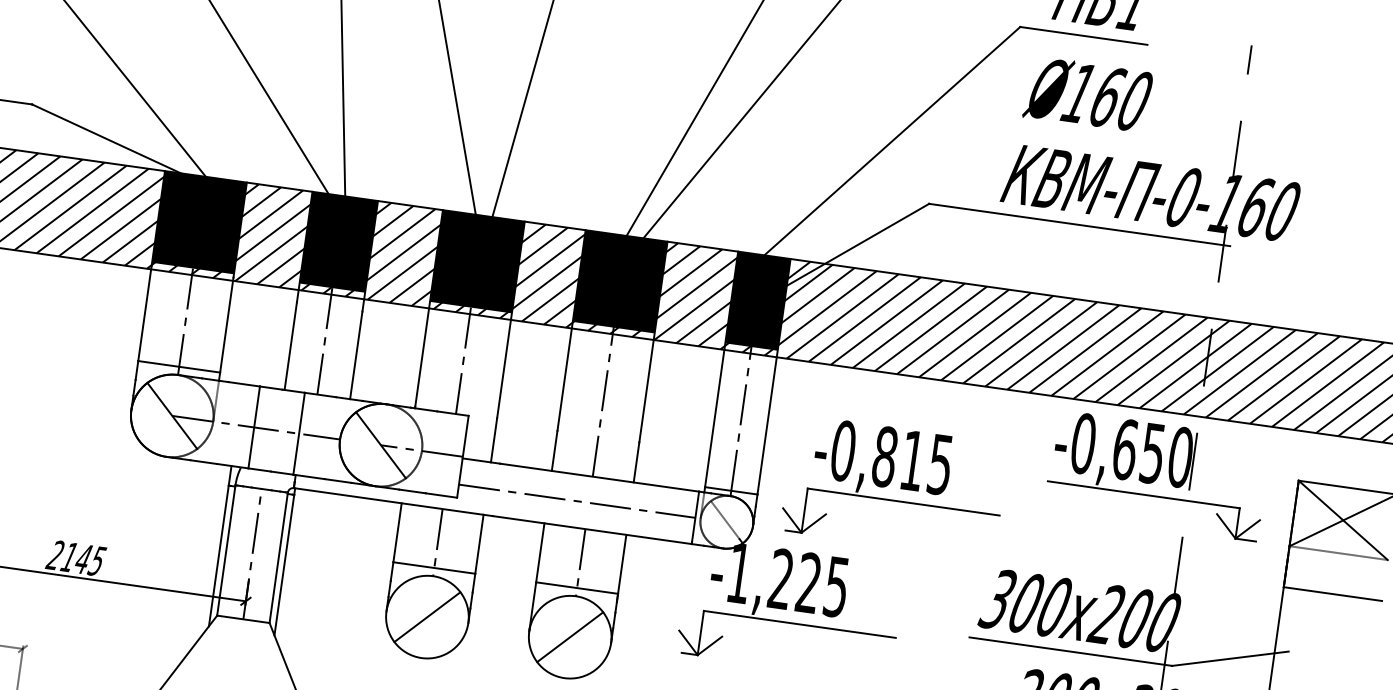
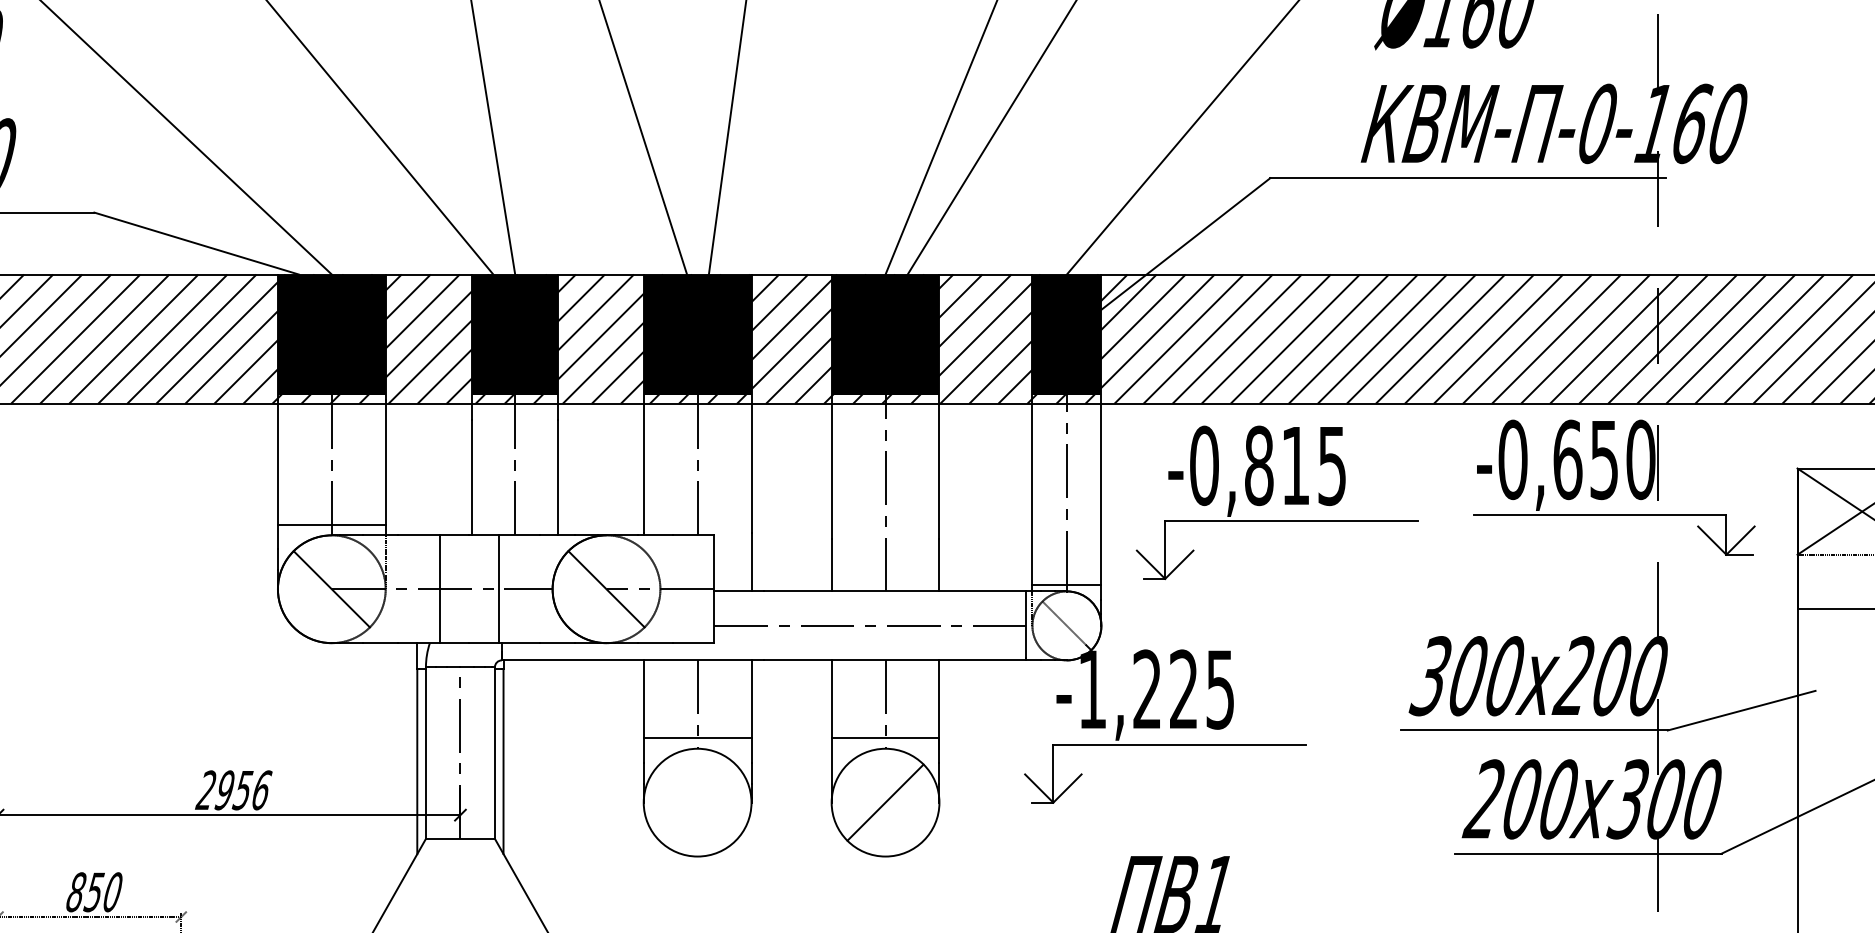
part: (890, 483) -> (1270, 499), moved
text: (83, 559) -> (243, 790), 2145 -> 2956
line: (427, 617) -> (697, 802), removed

